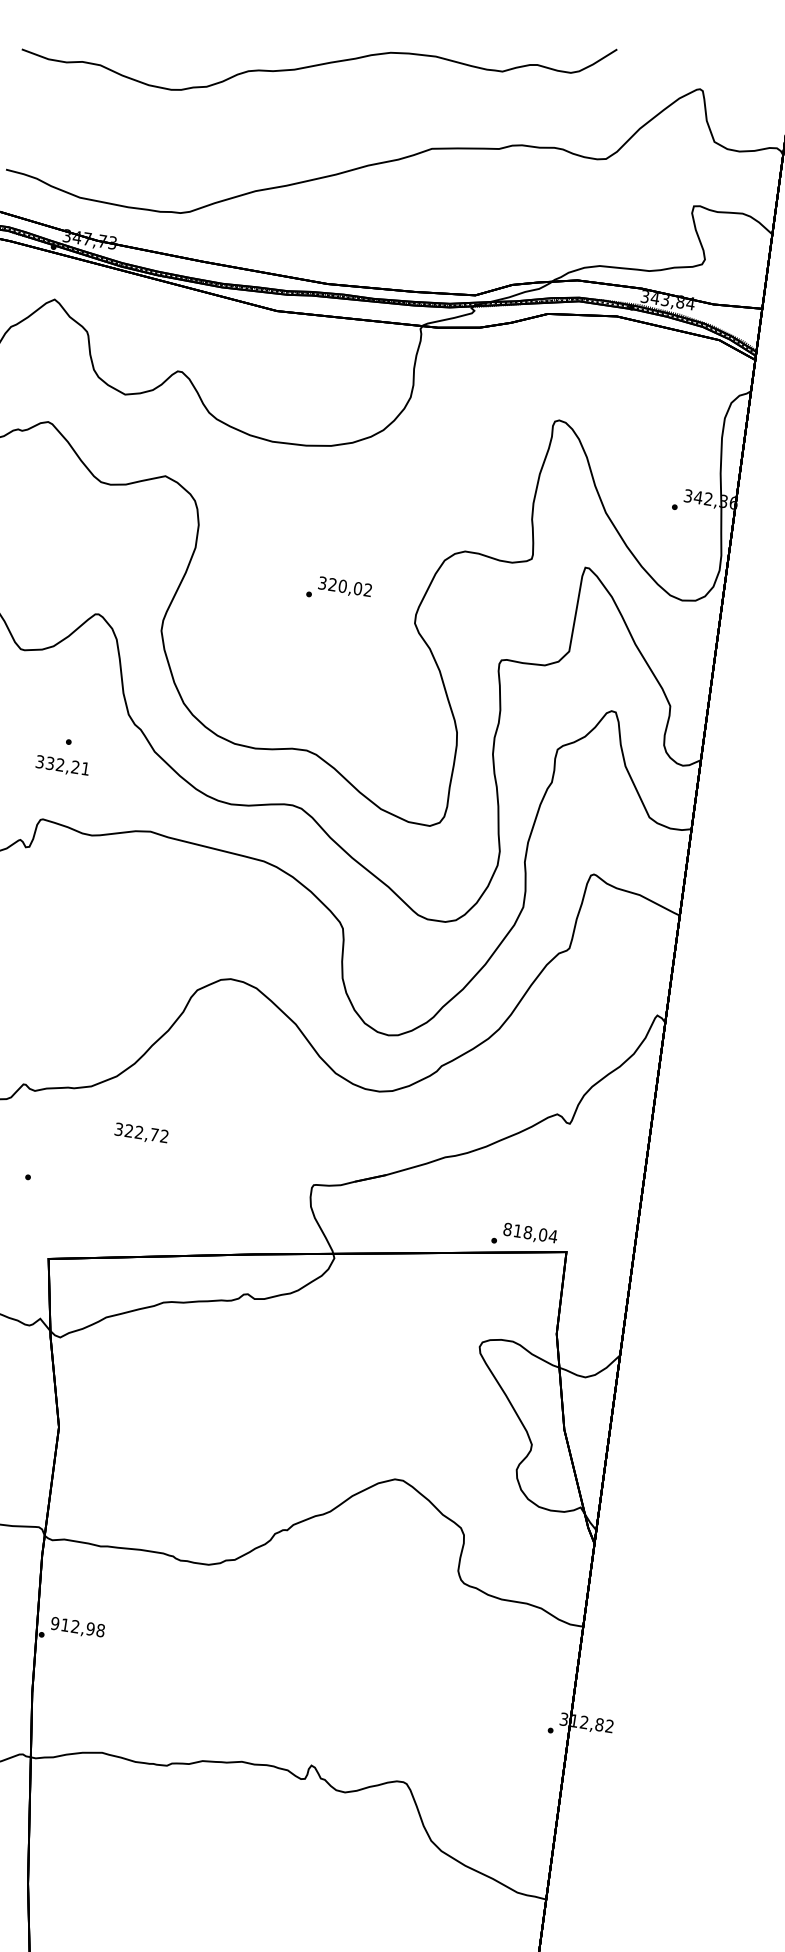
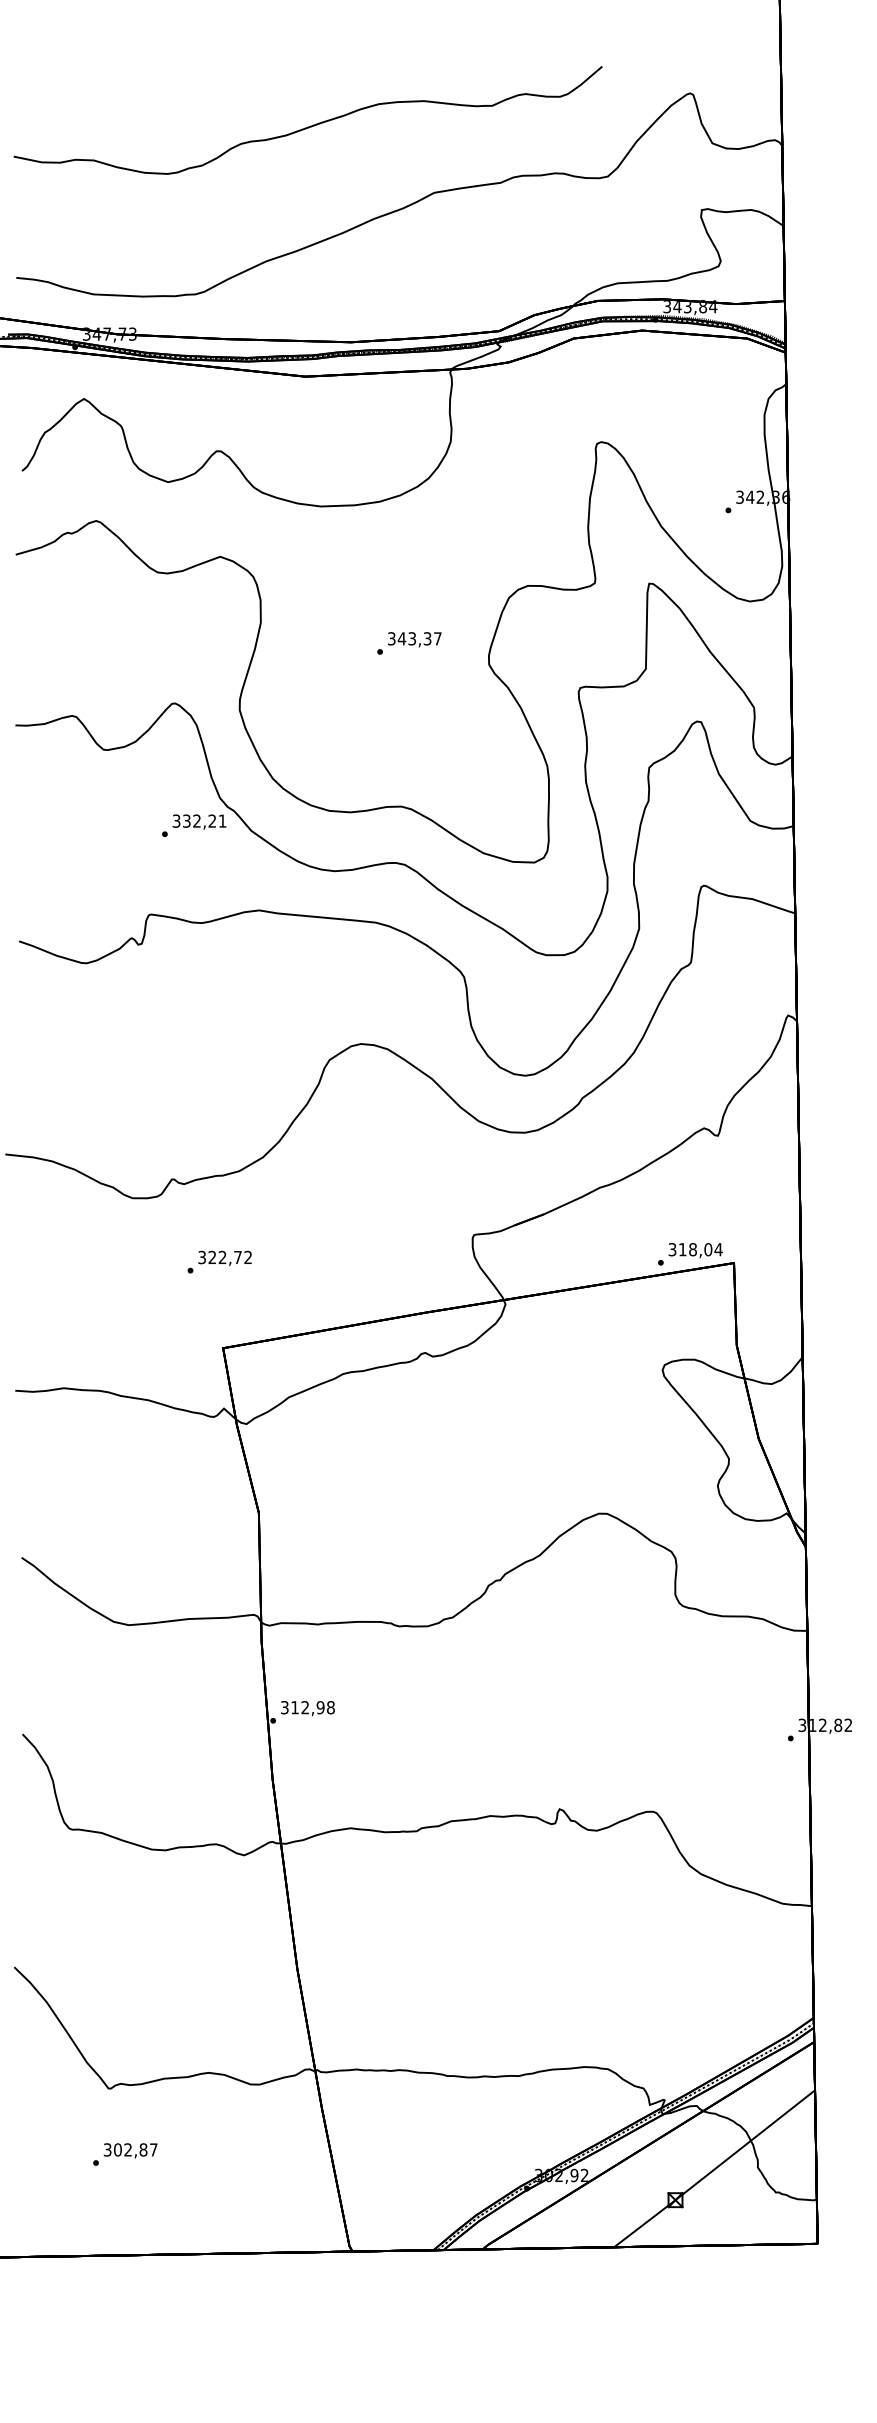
text: (350, 587) -> (419, 638), 320,02 -> 343,37
text: (62, 765) -> (199, 821), moved
text: (140, 1133) -> (224, 1258), moved
text: (507, 1229) -> (672, 1249), 818,04 -> 318,04
text: (54, 1623) -> (284, 1707), 912,98 -> 312,98

